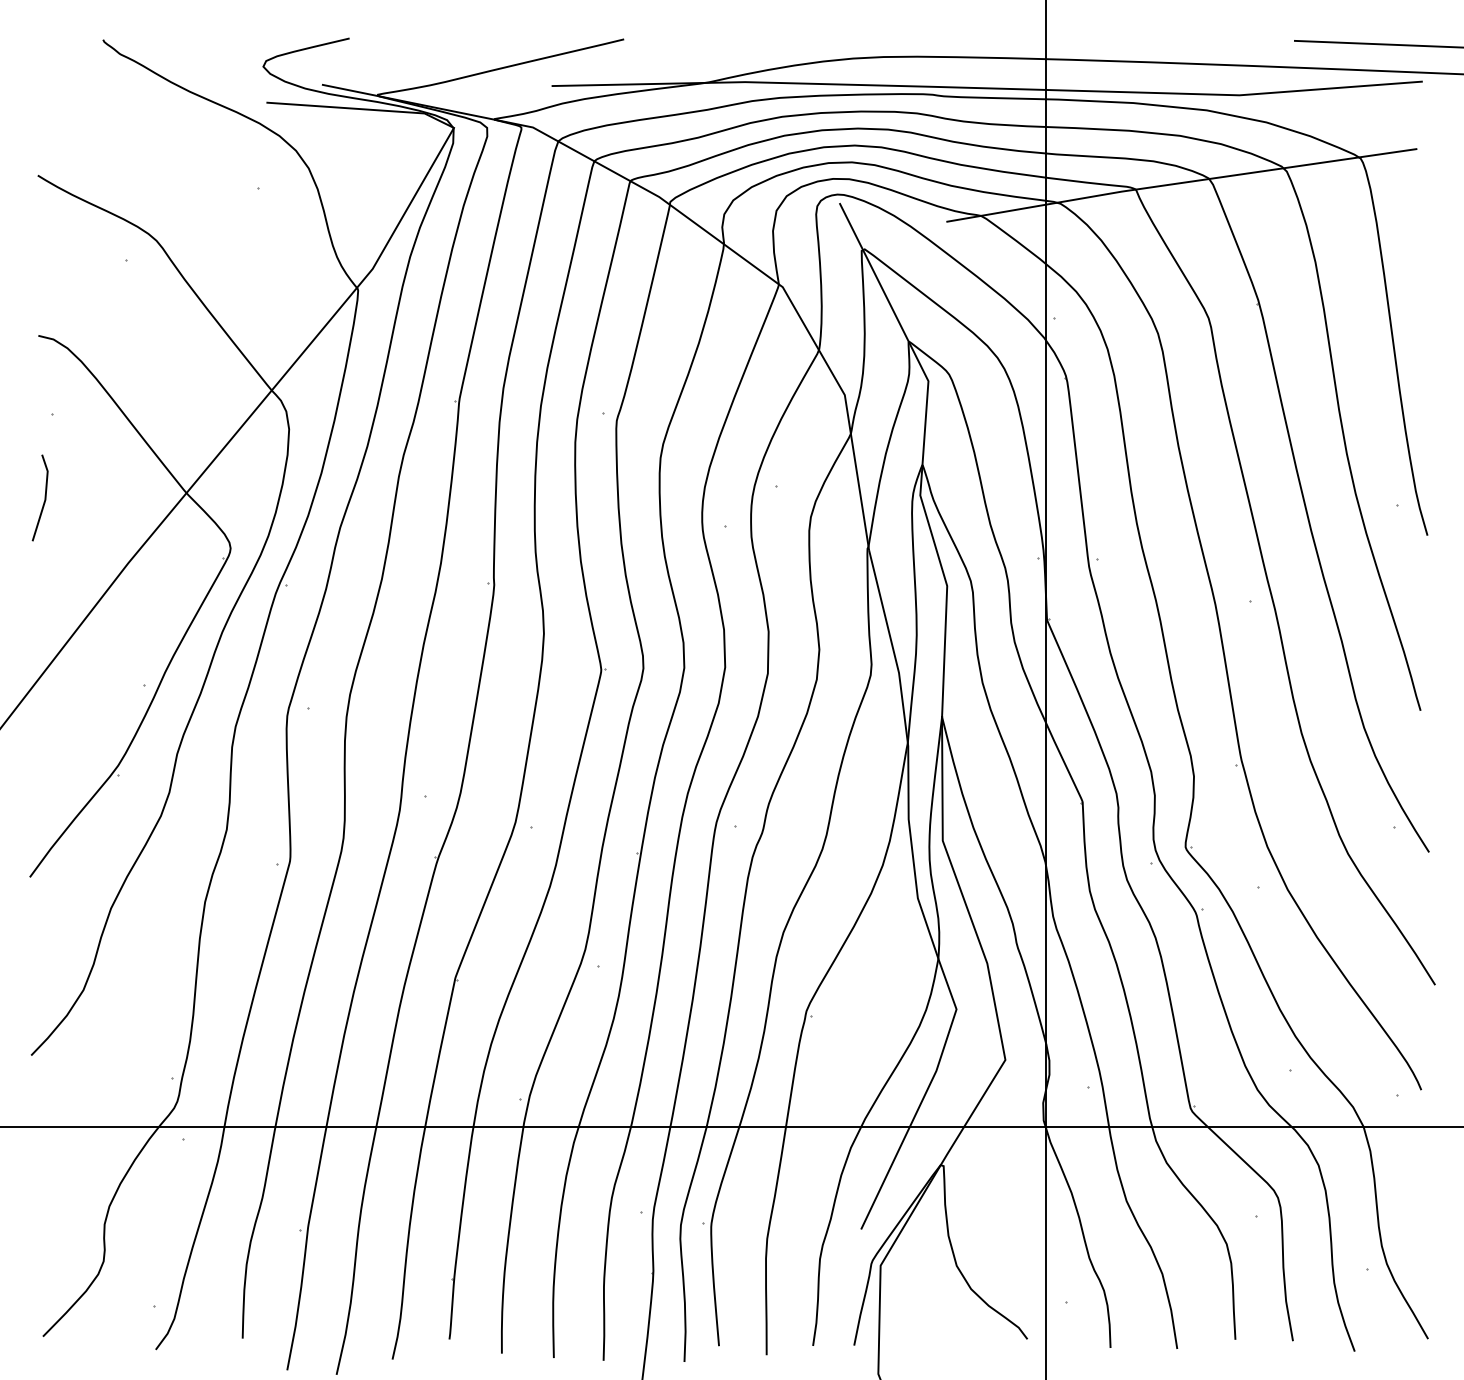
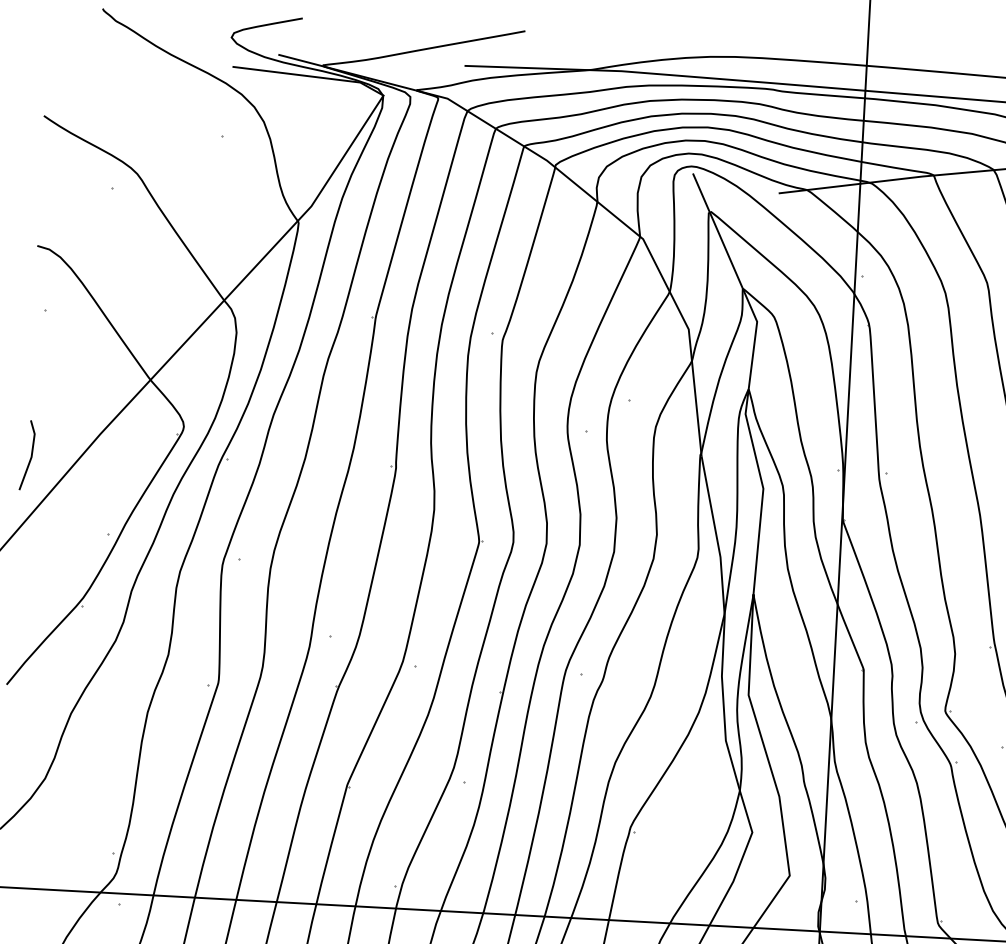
line: (44, 497) -> (30, 455), moved

